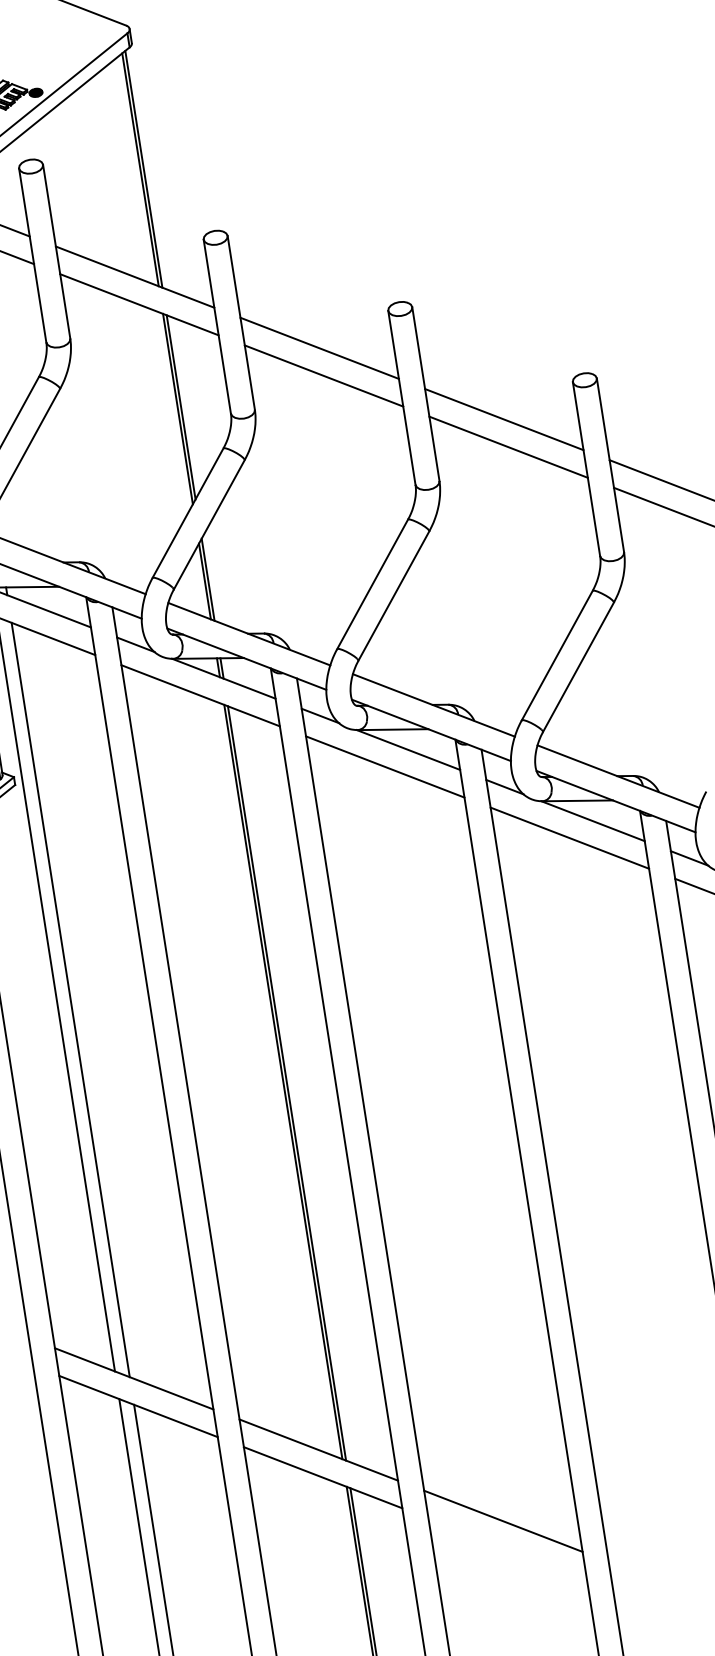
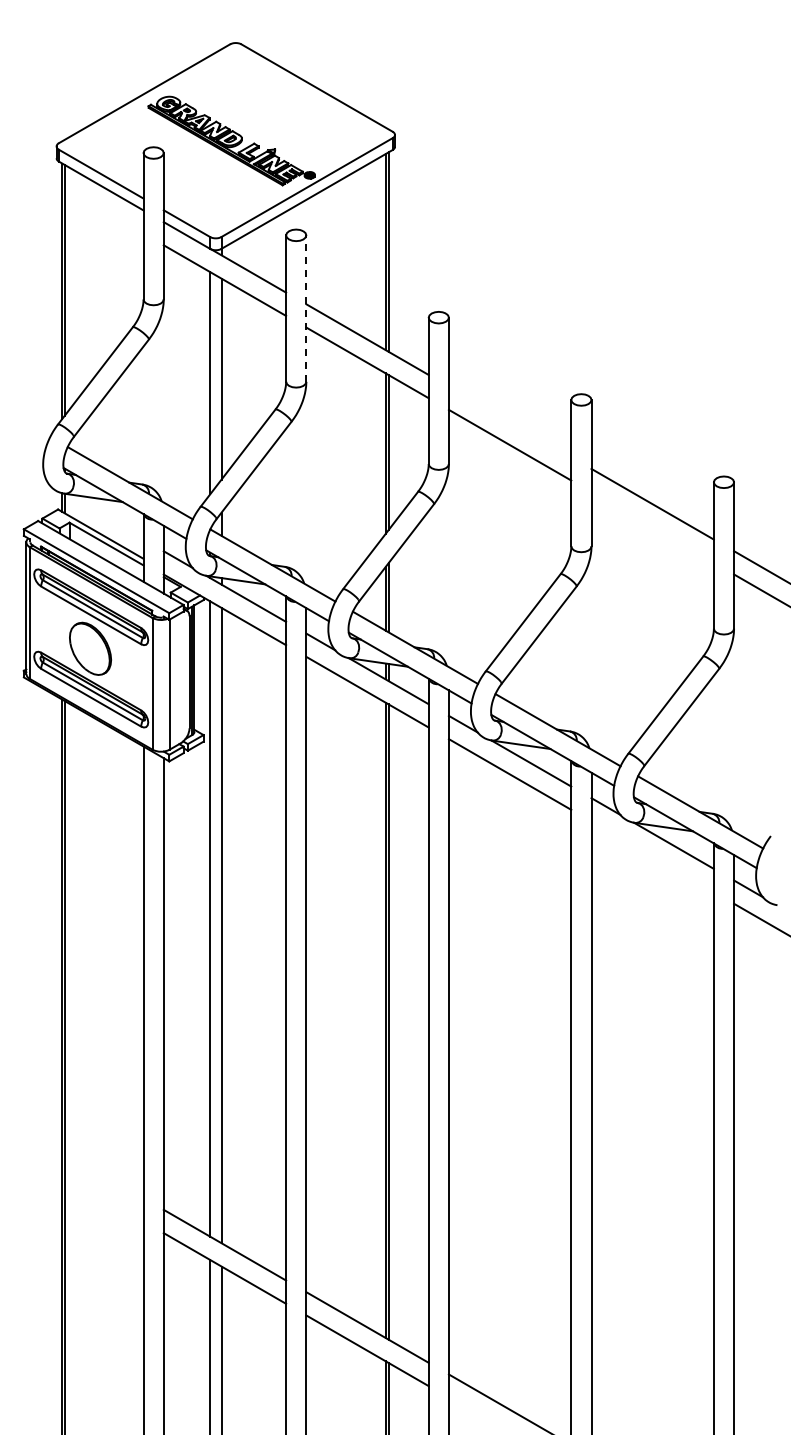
line: (56, 251) -> (306, 308), solid -> dashed
line: (318, 347) -> (509, 421), removed
line: (508, 447) -> (652, 527), removed
line: (569, 837) -> (652, 856), removed

